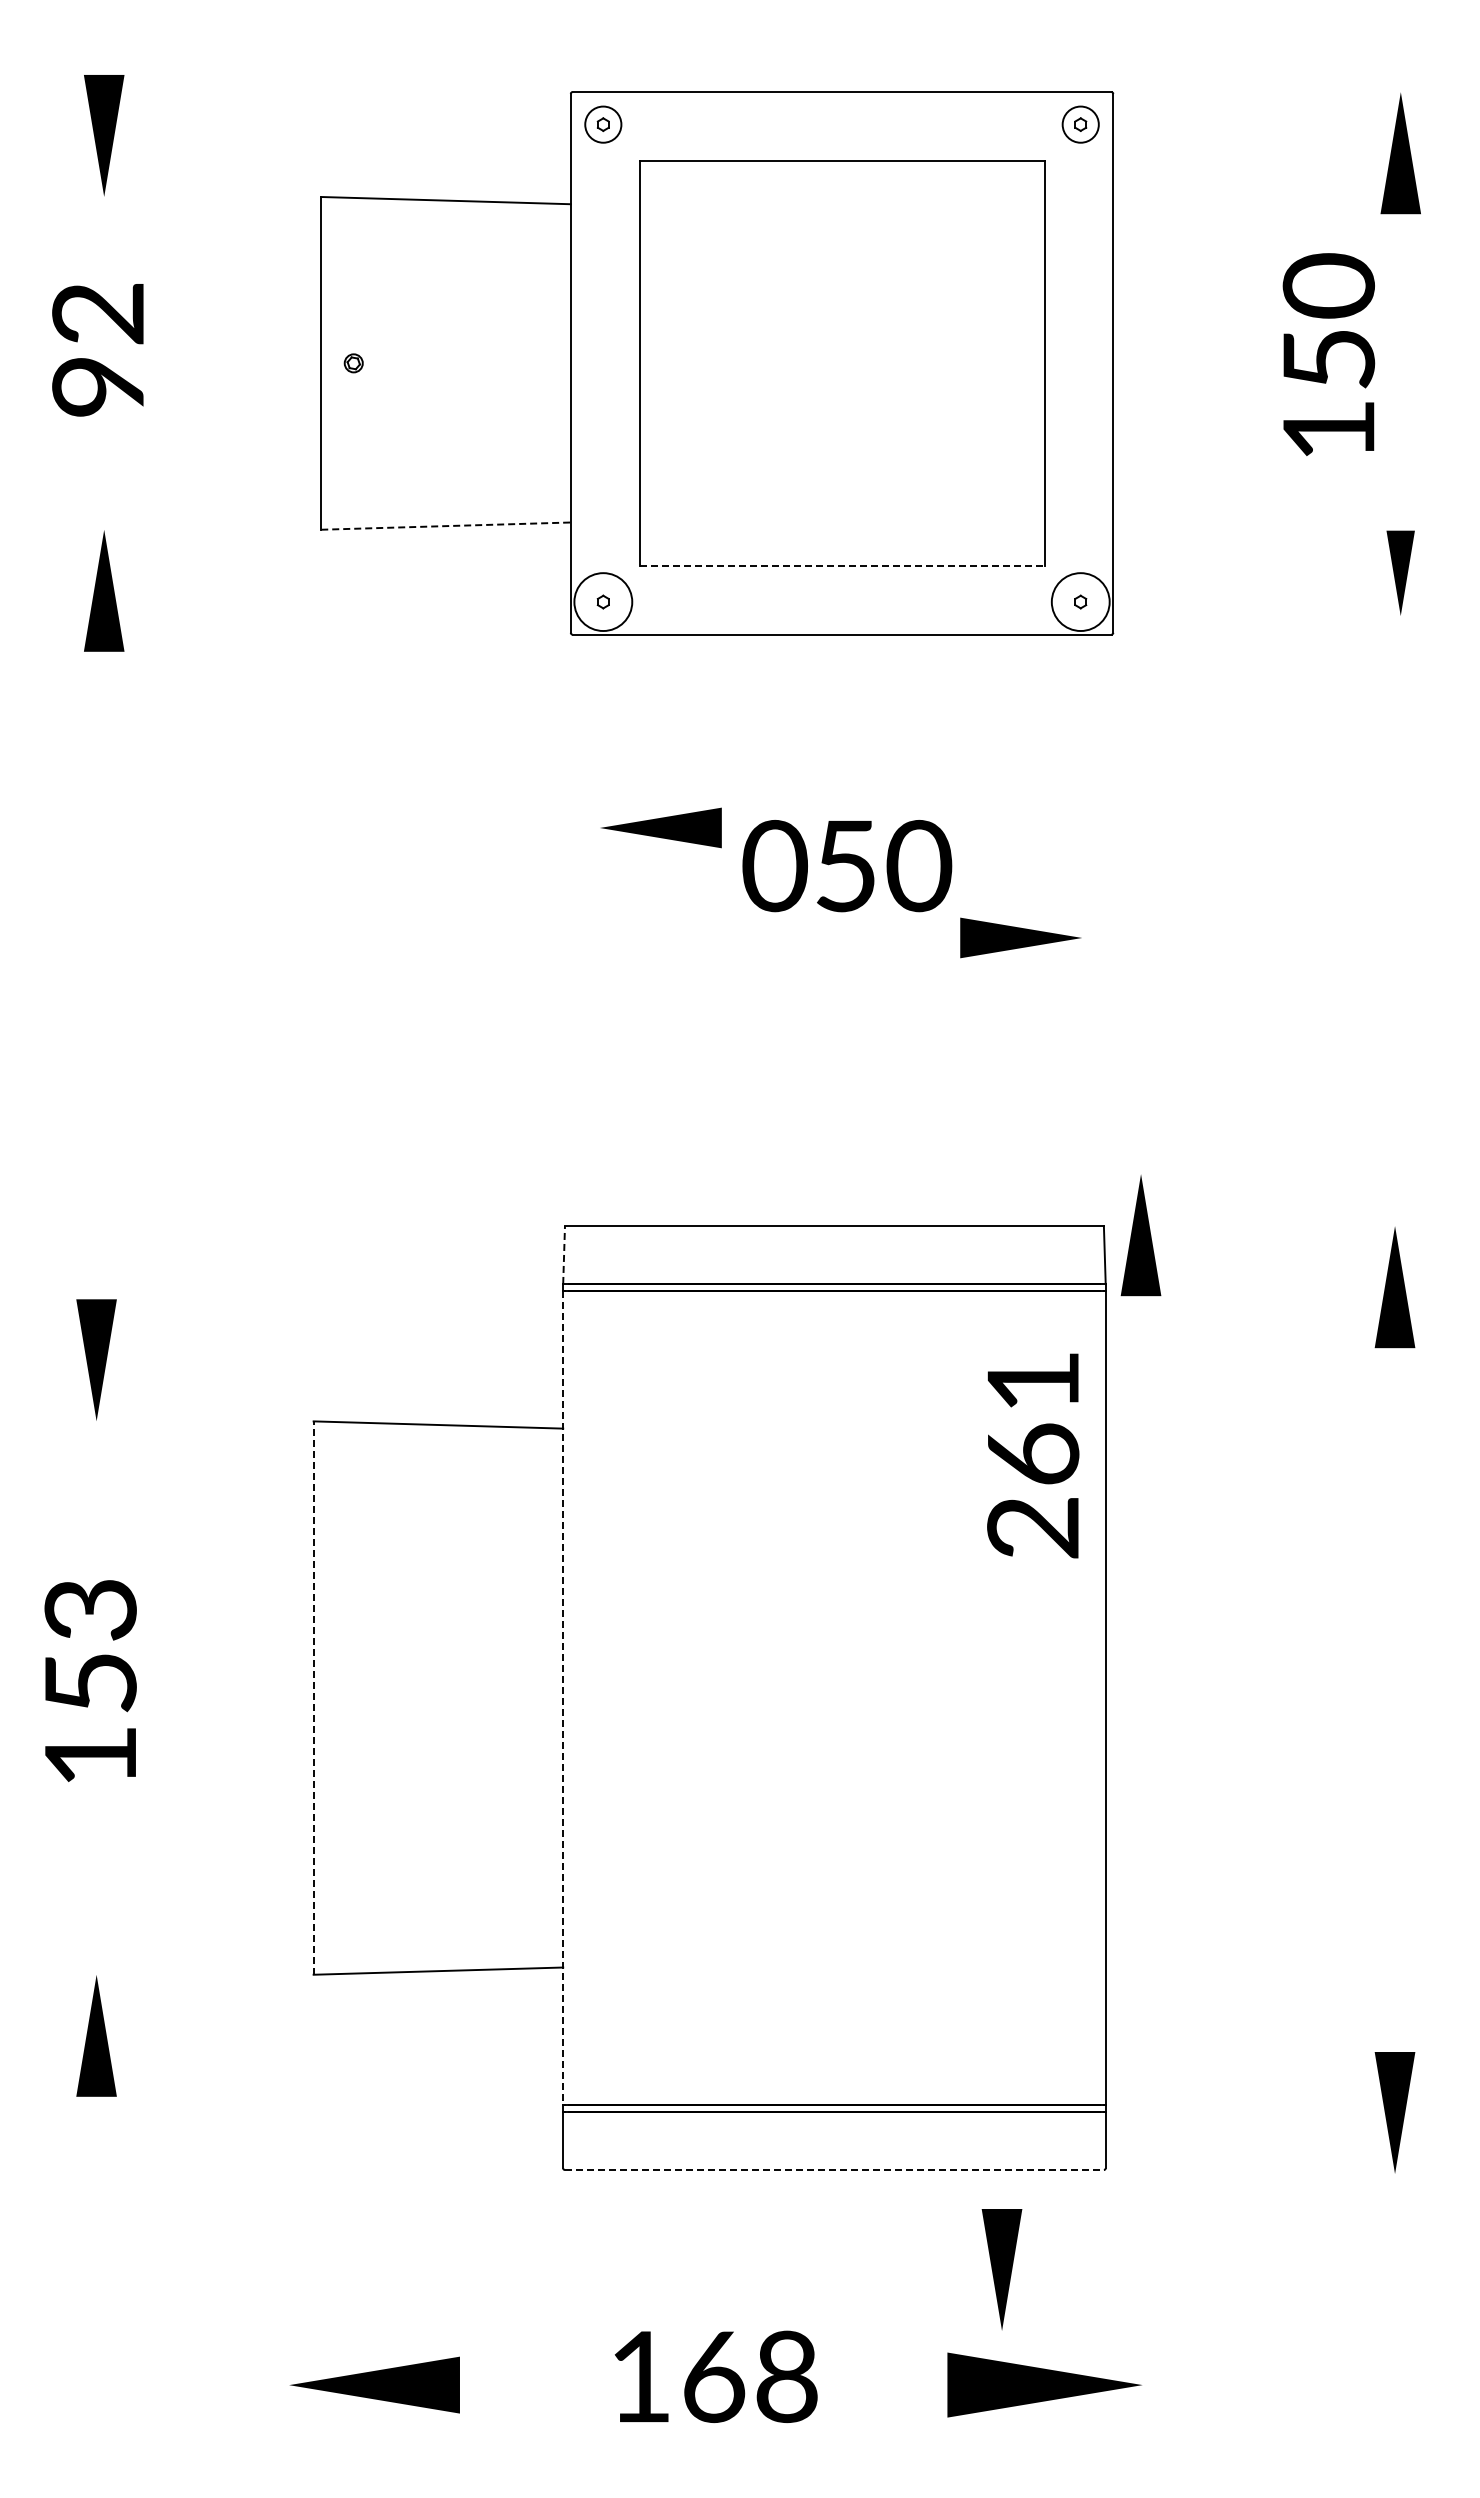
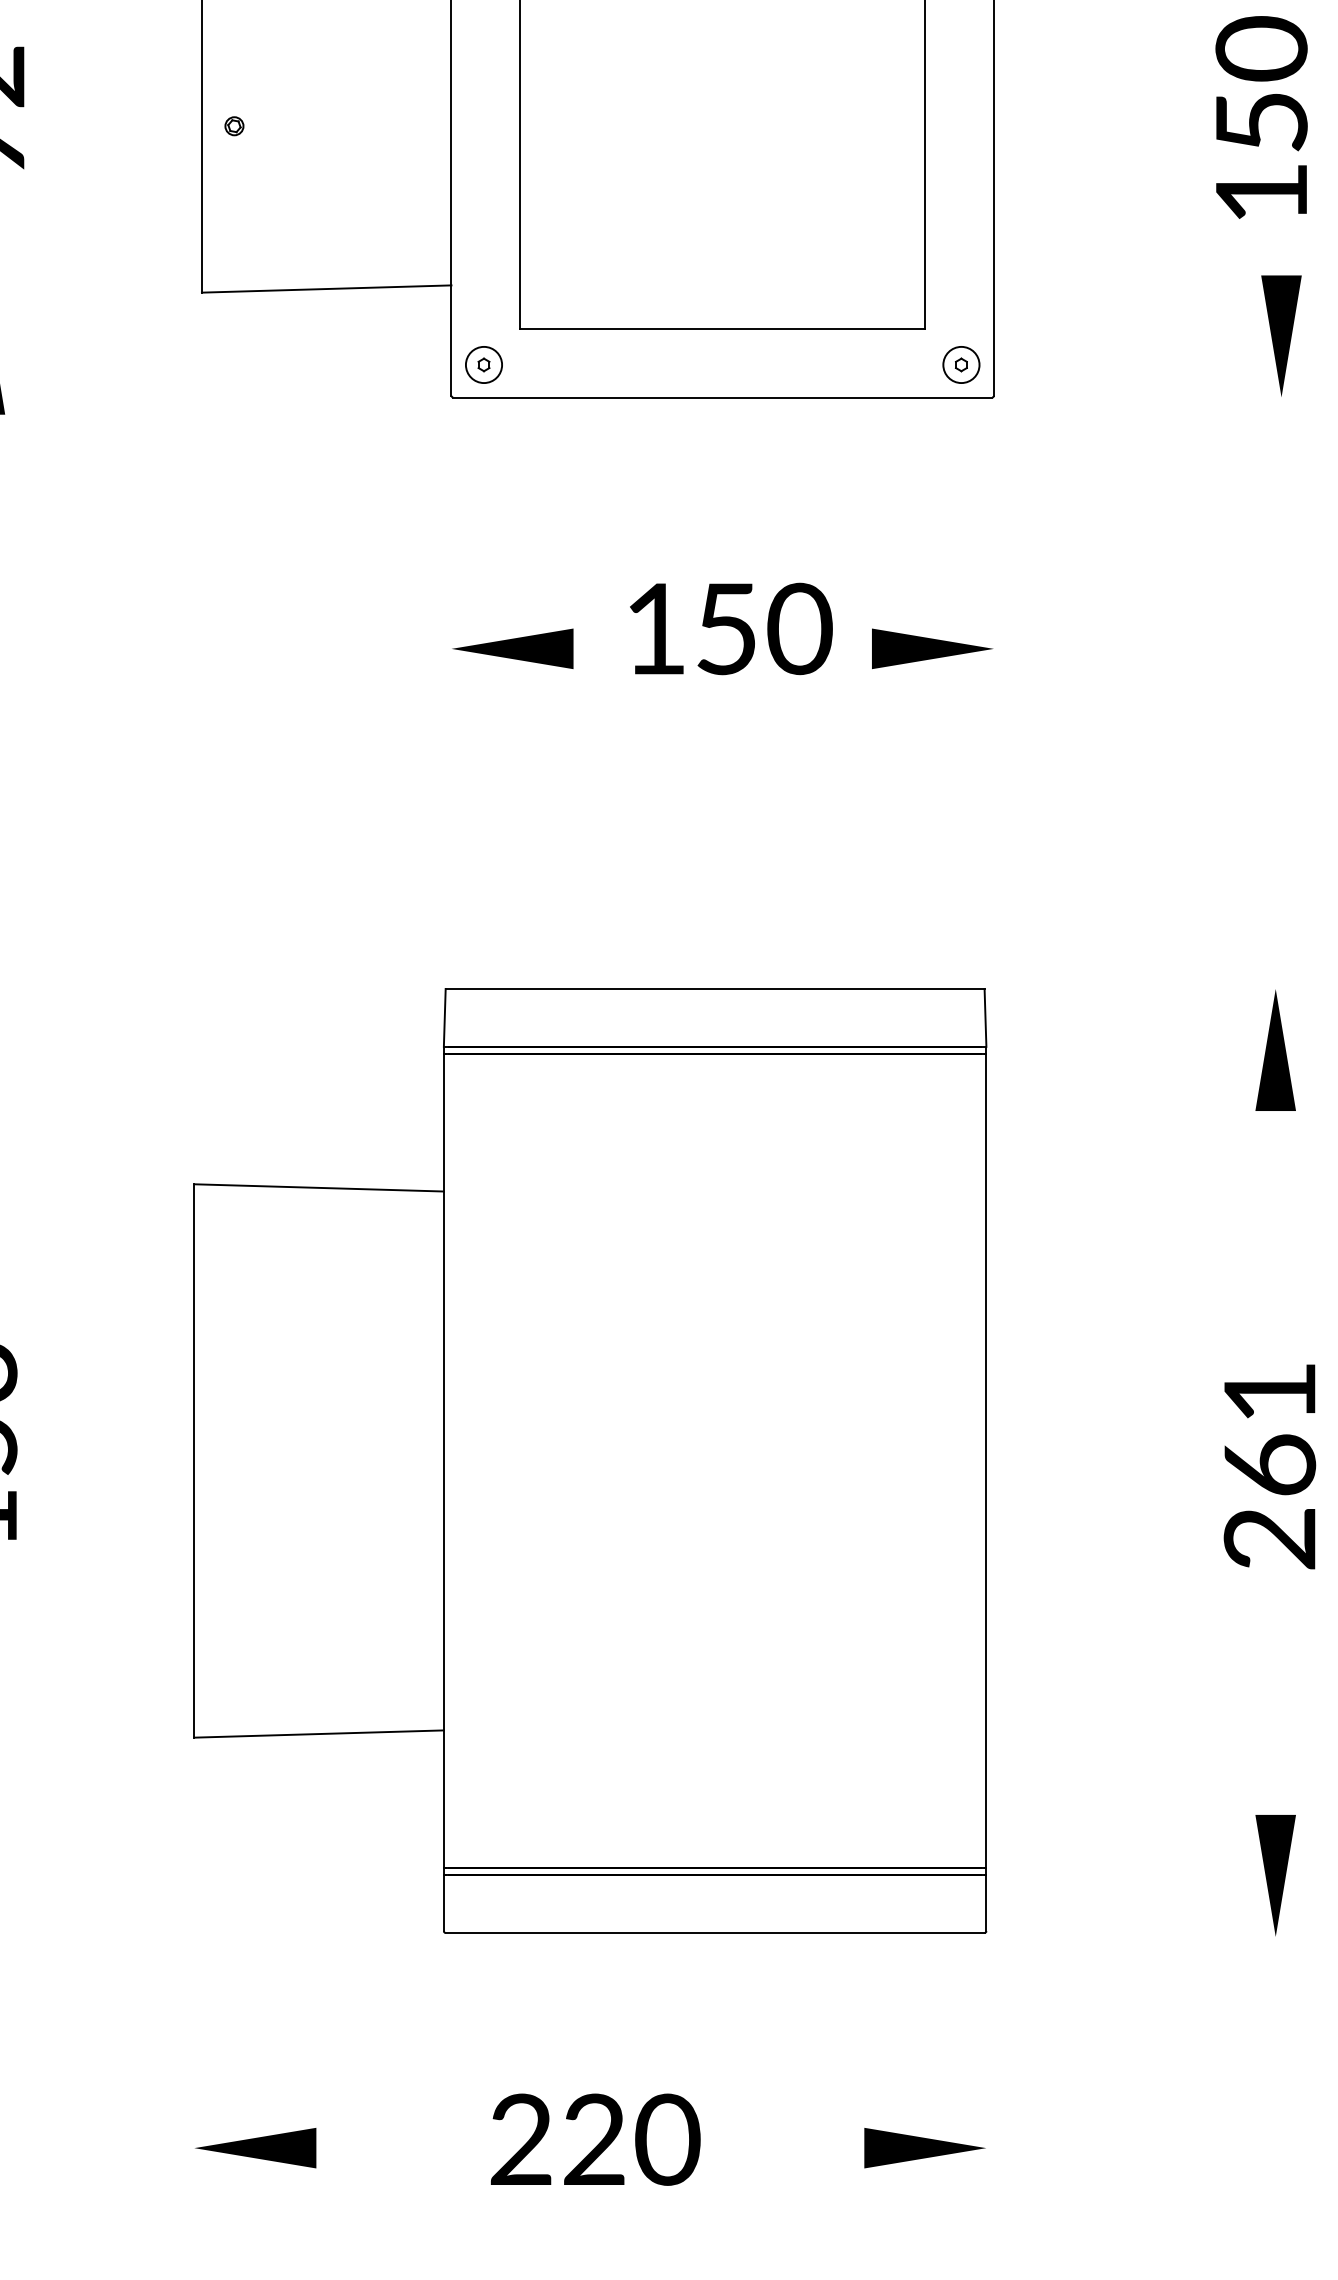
text: (1328, 354) -> (1261, 117), moved
line: (446, 526) -> (327, 289), dashed -> solid
line: (842, 565) -> (723, 328), dashed -> solid
part: (1400, 572) -> (1281, 335), size x1.43
circle: (603, 602) -> (484, 365), size x0.62
circle: (1080, 602) -> (961, 365), size x0.62
part: (660, 827) -> (512, 648), moved
text: (774, 865) -> (655, 628), 0 -> 1
part: (1020, 937) -> (932, 648), moved
part: (1140, 1235) -> (1021, 998), removed
line: (564, 1255) -> (445, 1018), dashed -> solid
text: (1033, 1455) -> (1270, 1466), moved
line: (313, 1698) -> (194, 1461), dashed -> solid
line: (563, 1698) -> (444, 1461), dashed -> solid
line: (834, 2170) -> (715, 1933), dashed -> solid
part: (1001, 2269) -> (882, 2032), removed
text: (714, 2376) -> (595, 2139), 168 -> 220
part: (374, 2385) -> (255, 2148), size x0.71
part: (1043, 2385) -> (924, 2148), size x0.62

